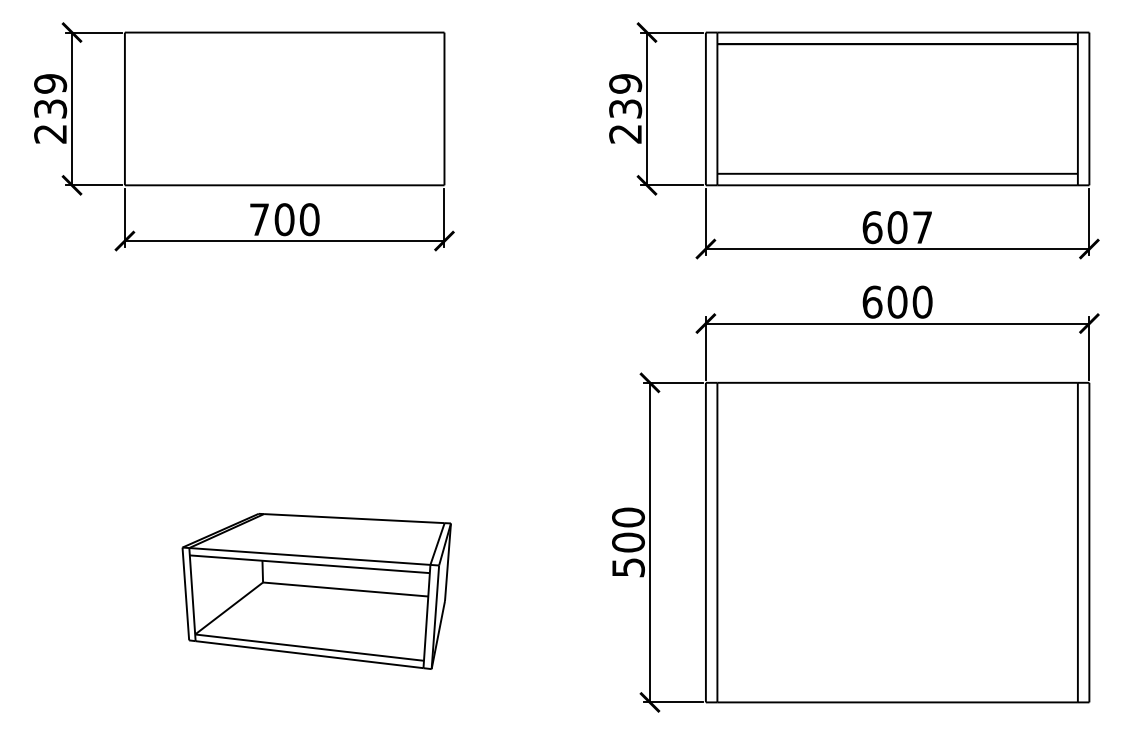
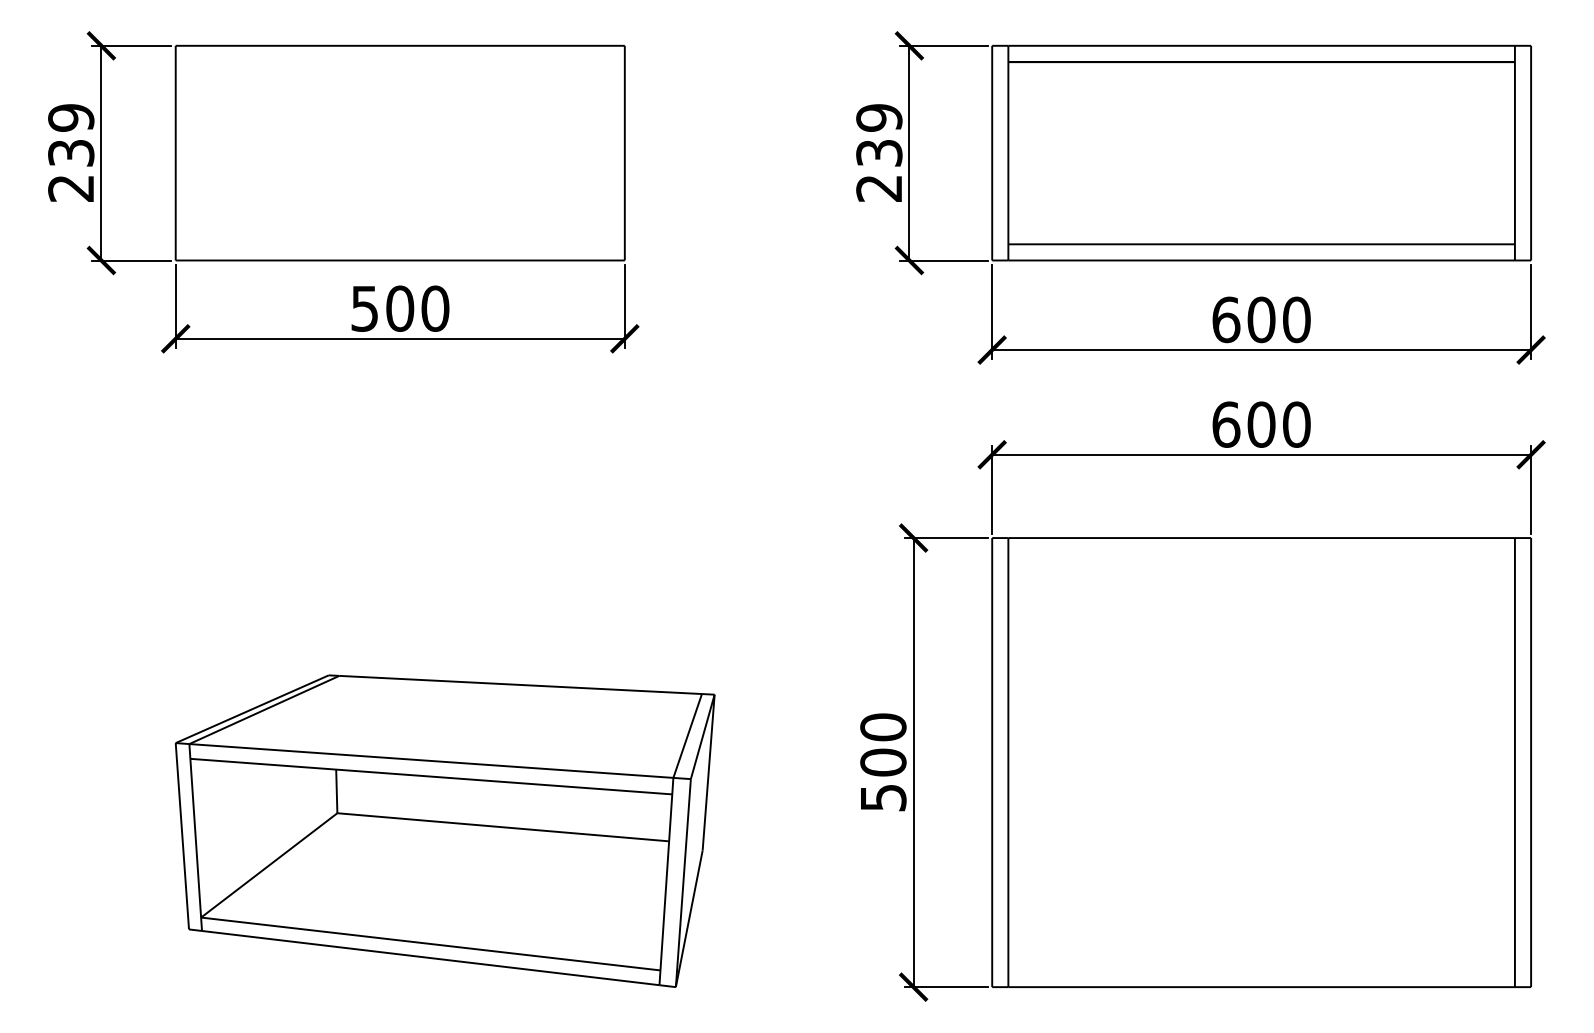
text: (259, 219) -> (364, 308), 700 -> 500
text: (922, 227) -> (1296, 319), 607 -> 600
part: (316, 591) -> (444, 831), size x1.43

